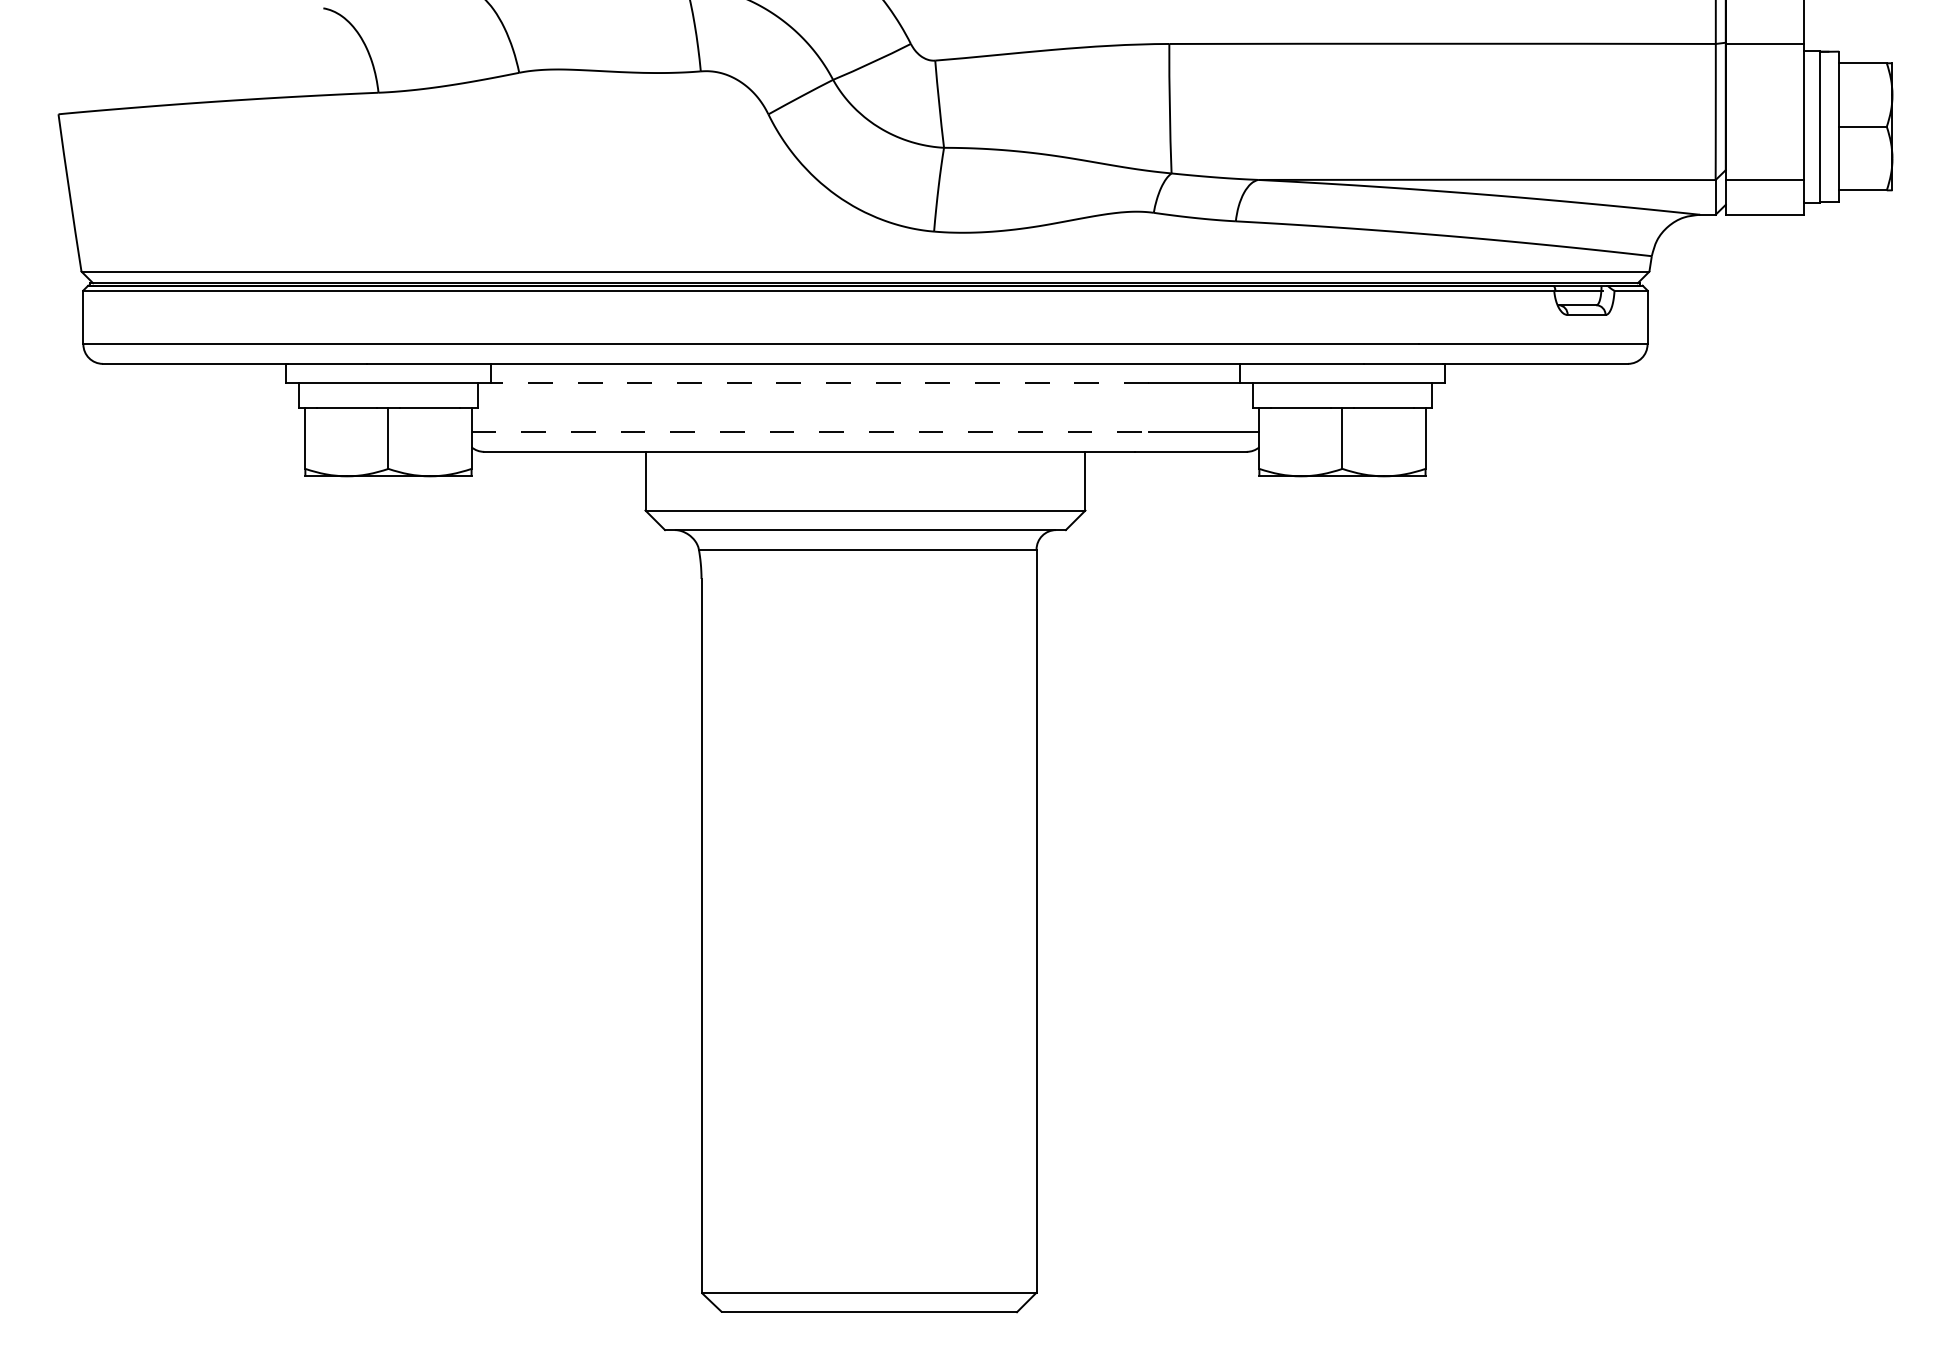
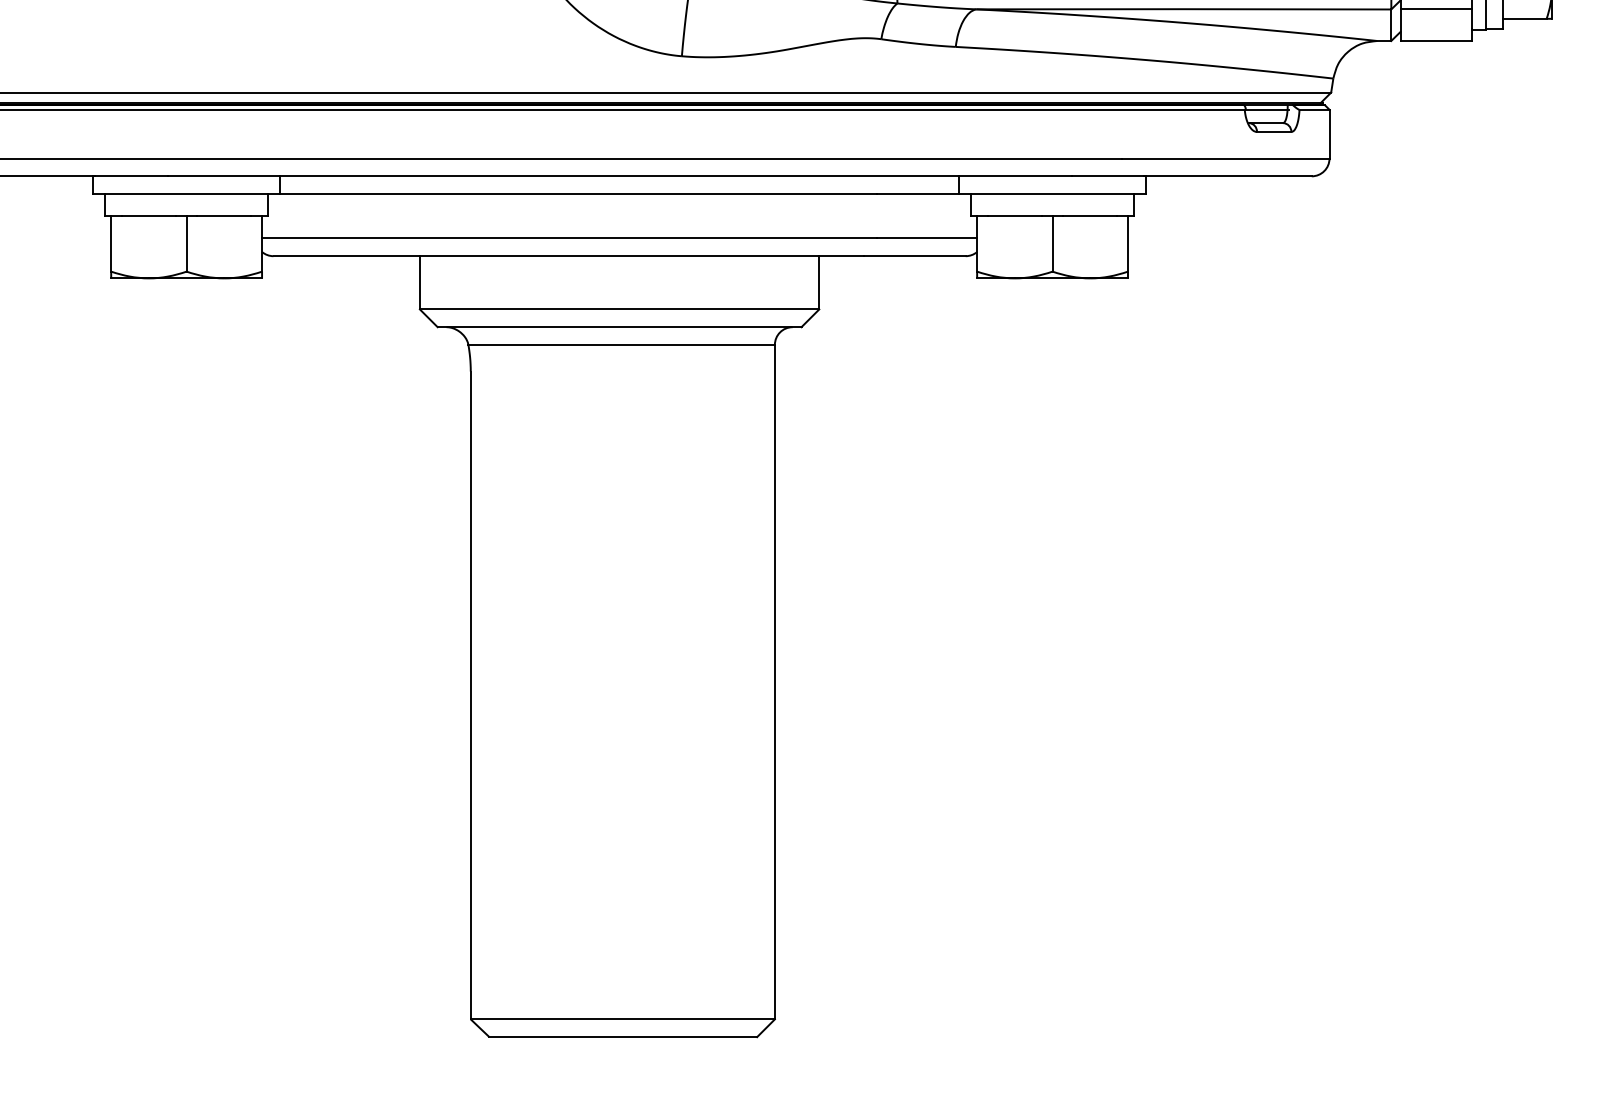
line: (820, 383) -> (578, 194), dashed -> solid
line: (810, 432) -> (569, 238), dashed -> solid

